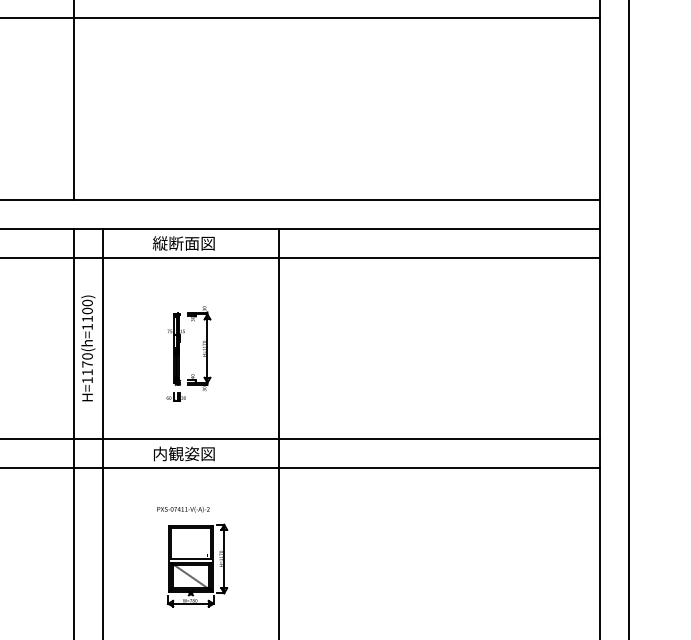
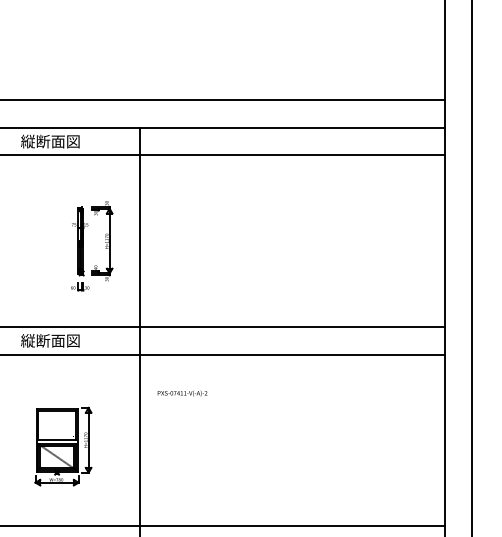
part: (179, 353) -> (83, 245), moved
text: (175, 453) -> (42, 340), 内観姿図 -> 縦断面図
text: (183, 509) -> (182, 393), moved

